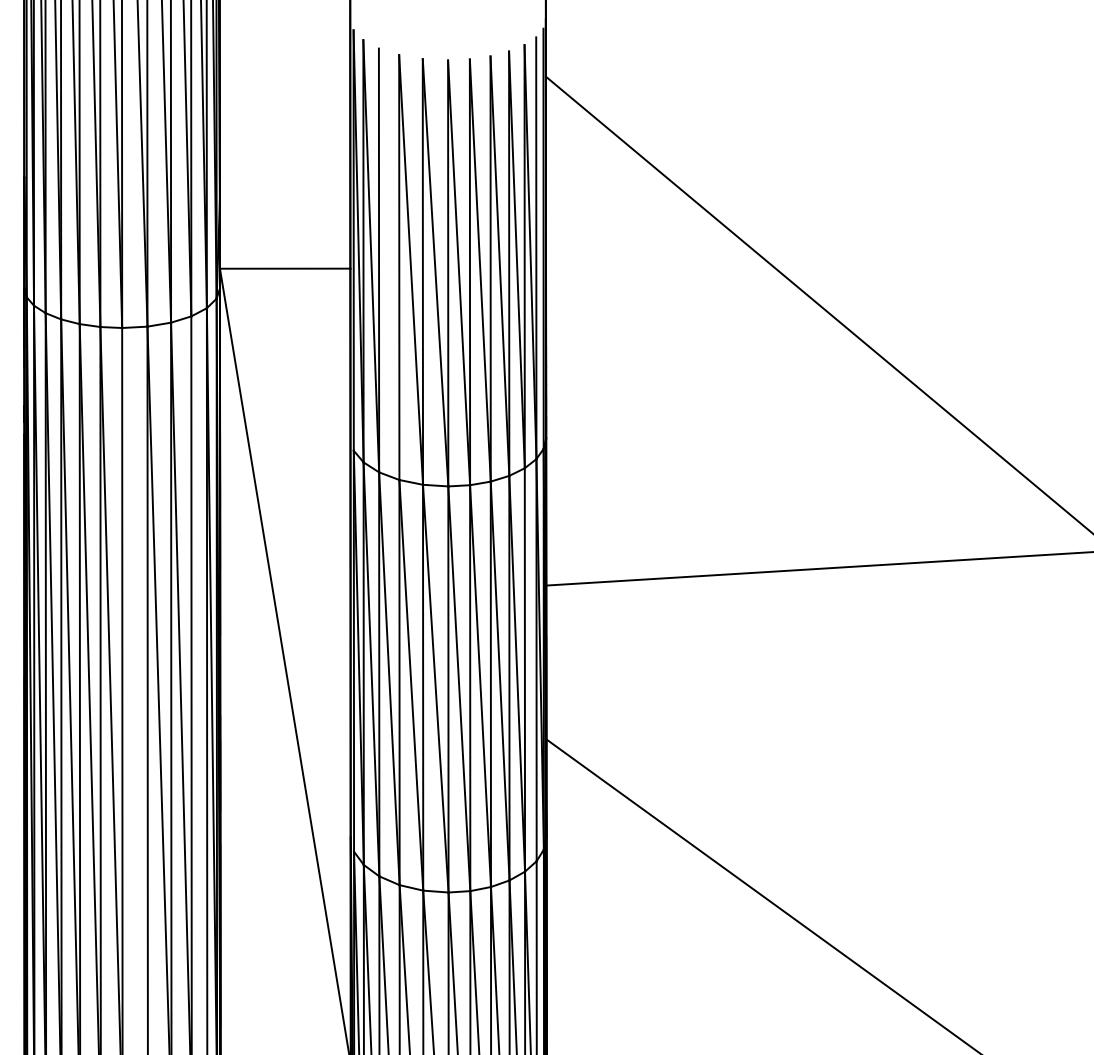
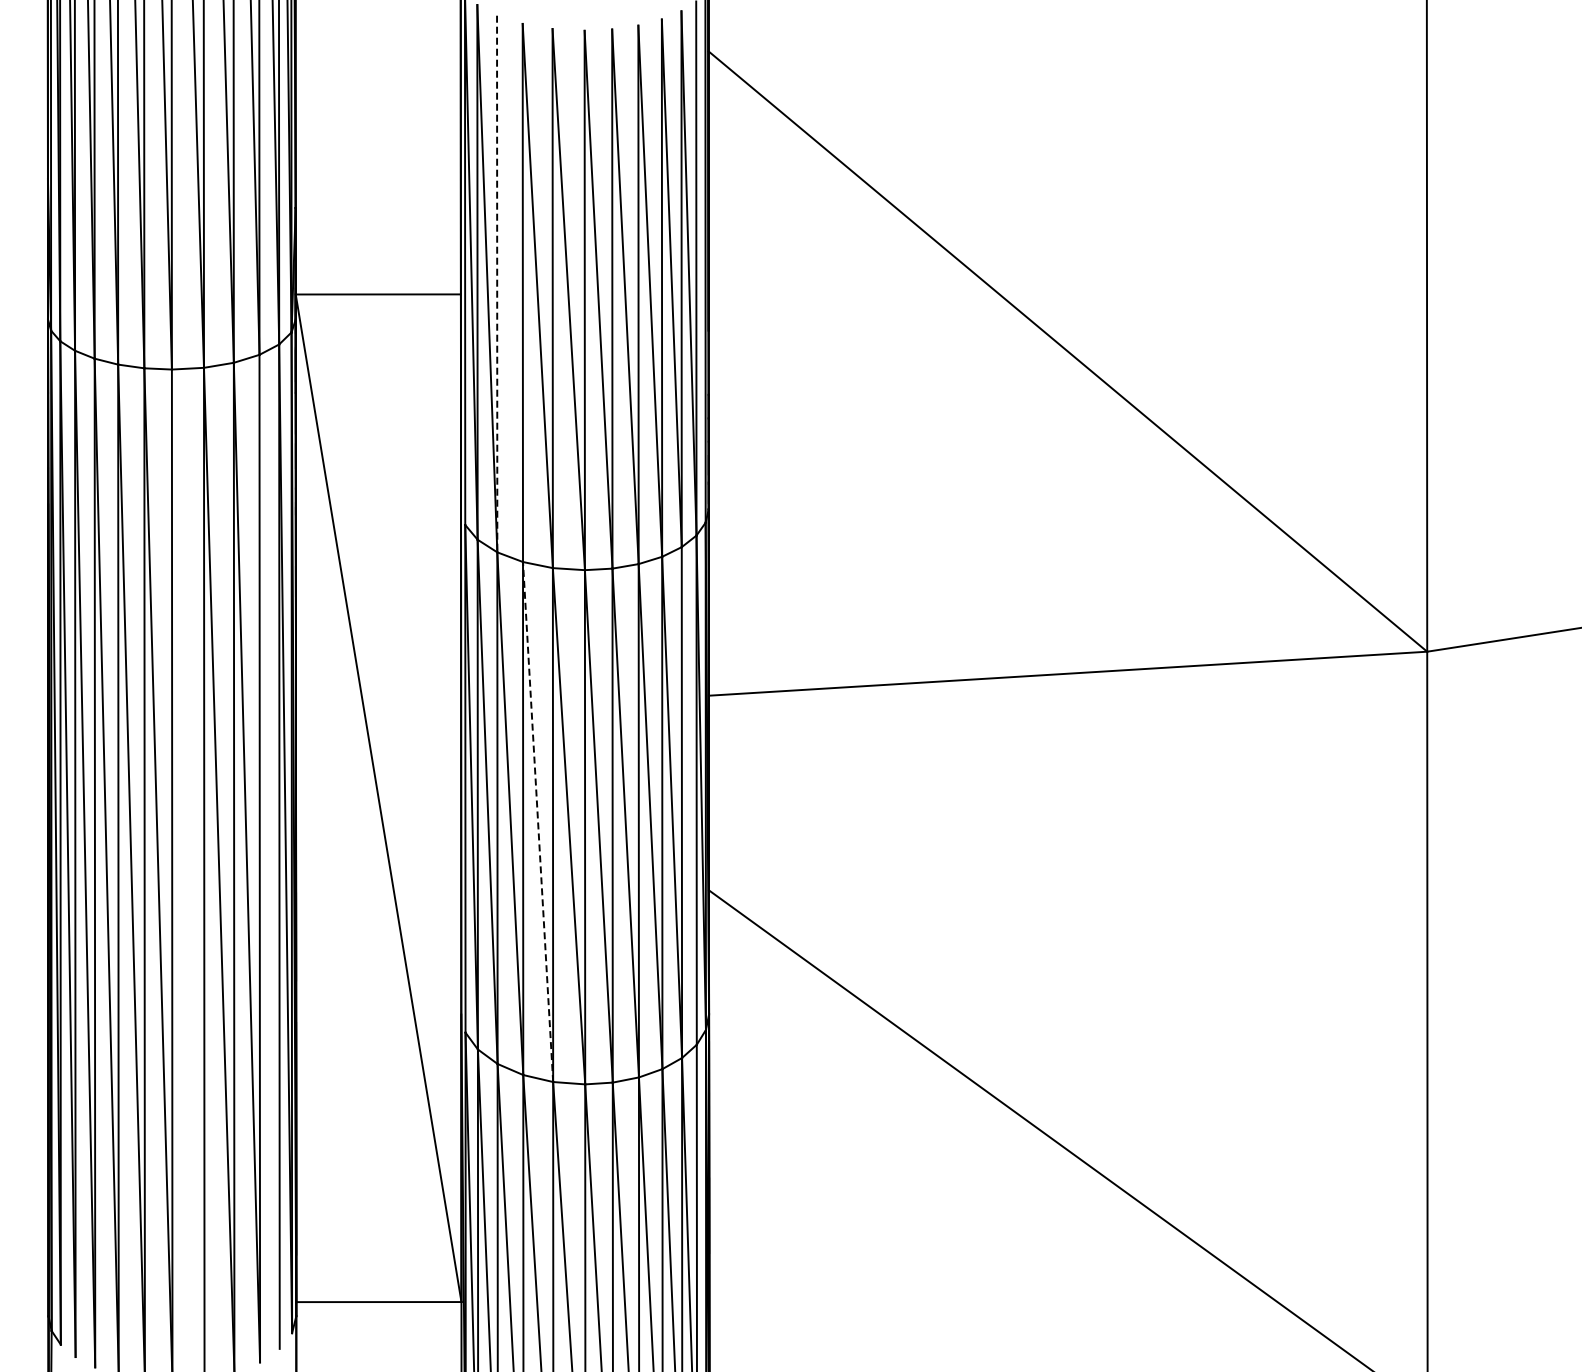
line: (379, 260) -> (497, 284), solid -> dashed
line: (411, 684) -> (538, 821), solid -> dashed

